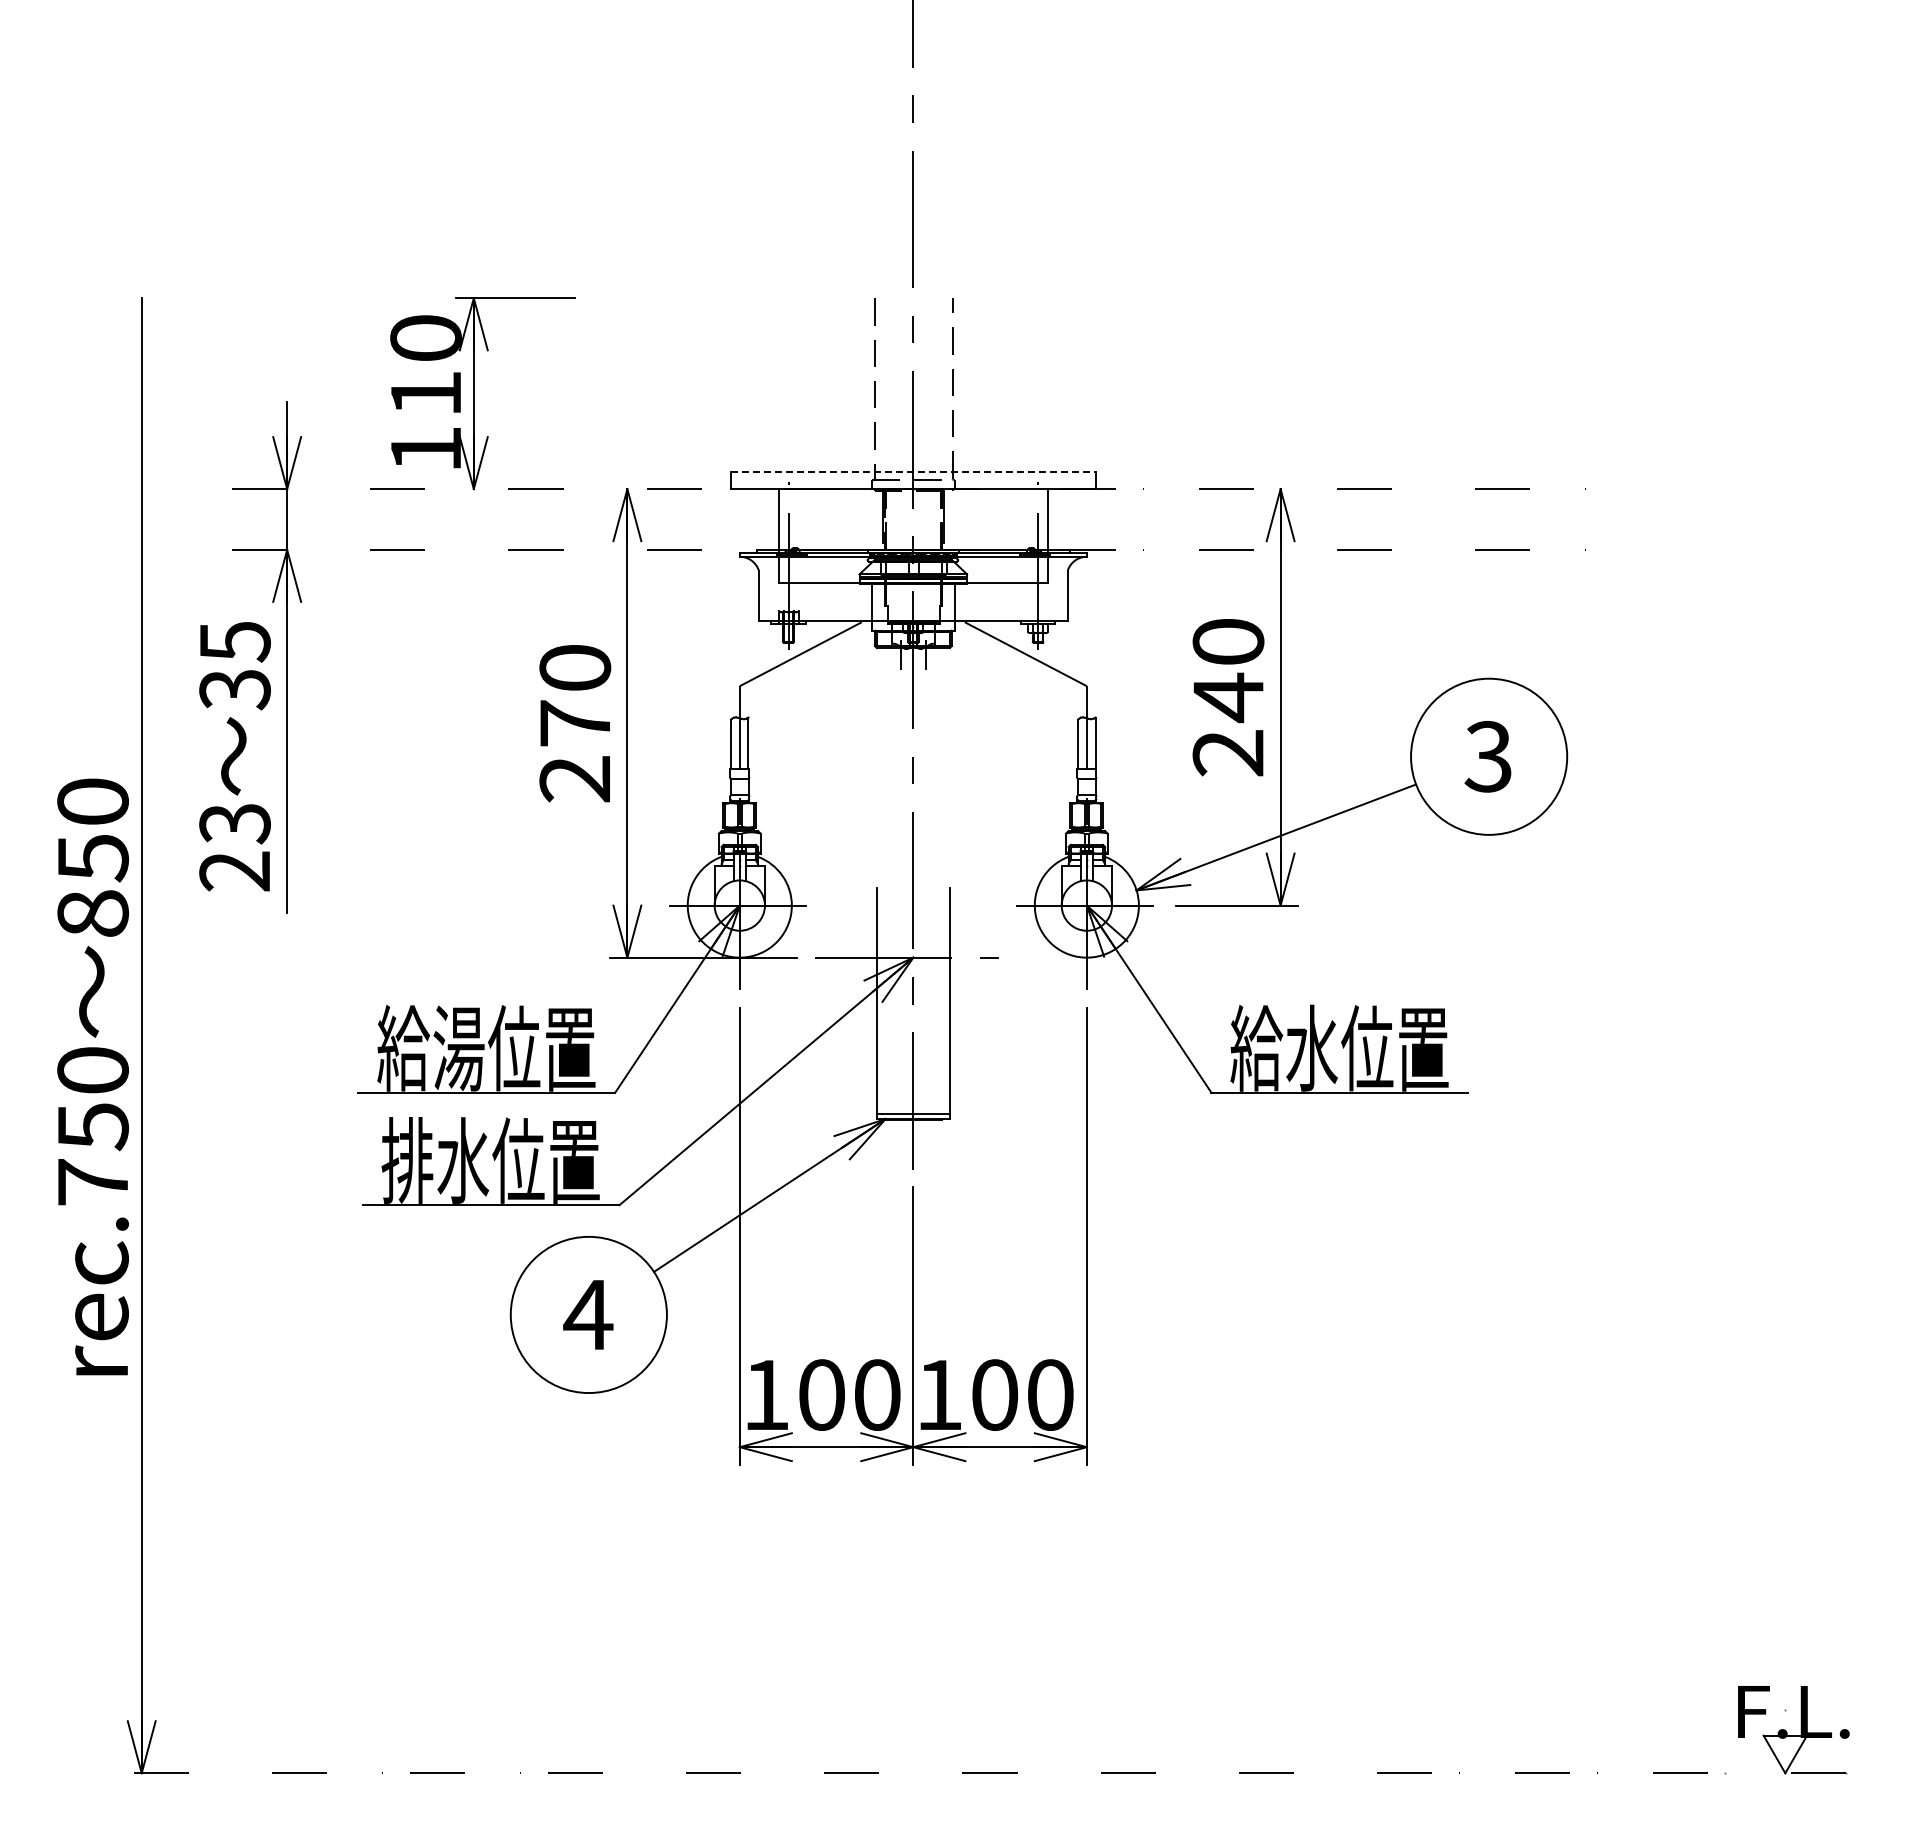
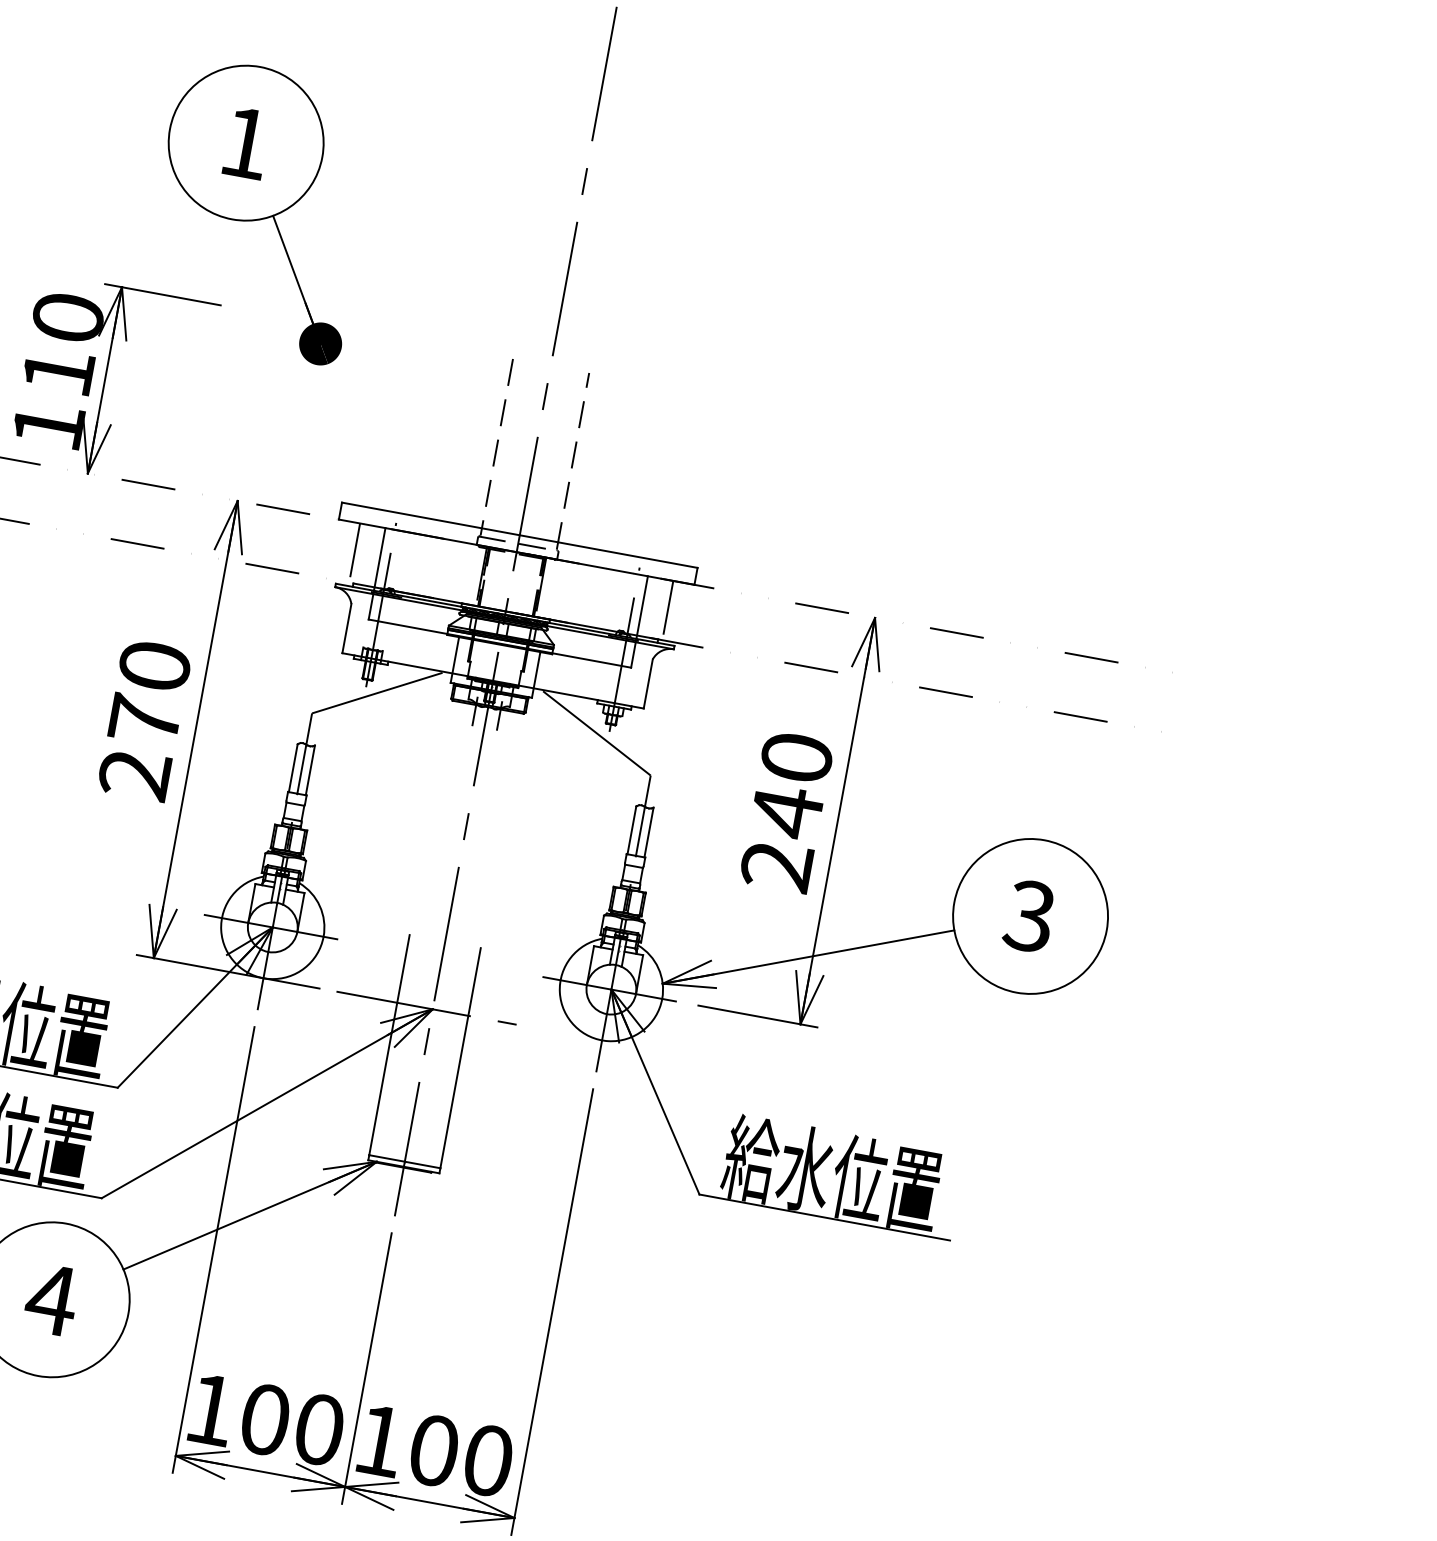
part: (596, 196) -> (259, 209), added
line: (913, 471) -> (520, 535), dashed -> solid
line: (752, 519) -> (354, 553), added
line: (1073, 519) -> (667, 610), added

